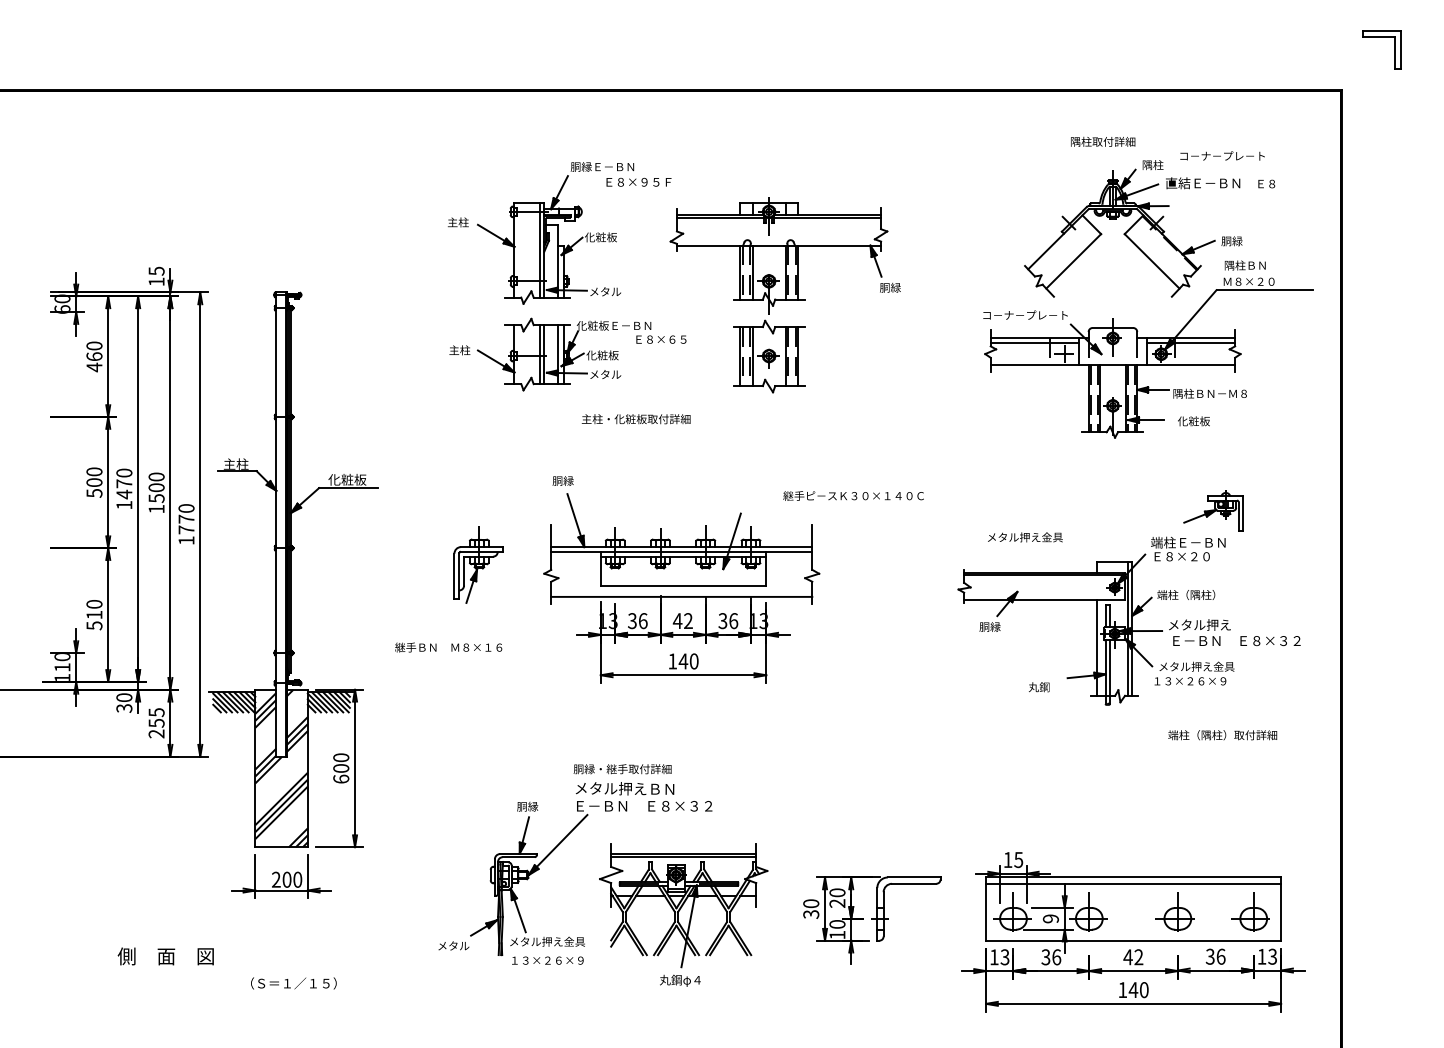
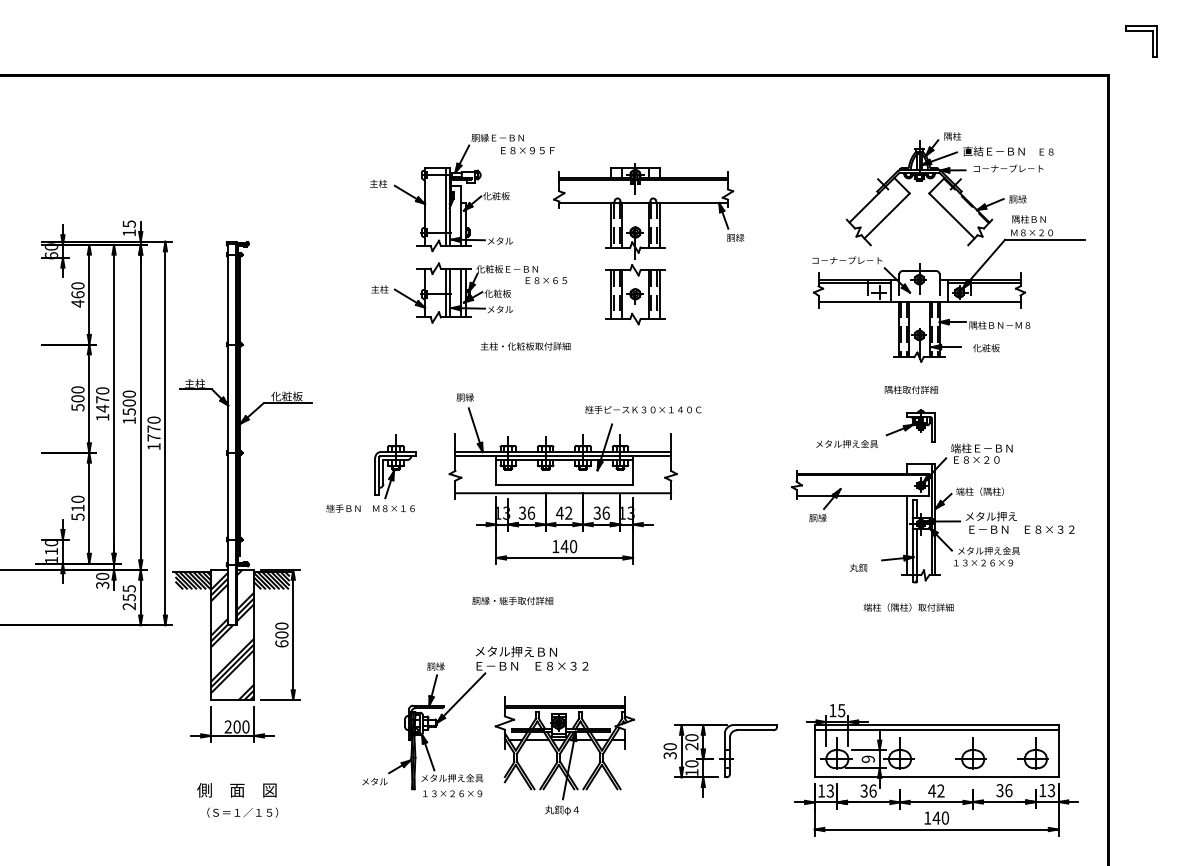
text: (1103, 141) -> (911, 389), moved
text: (1222, 155) -> (1008, 168), moved
text: (853, 495) -> (643, 409), moved
part: (1213, 510) -> (910, 425), moved
text: (448, 647) -> (370, 508), moved
text: (1222, 735) -> (908, 607), moved
text: (622, 769) -> (512, 601), moved
text: (165, 956) -> (236, 790), moved

